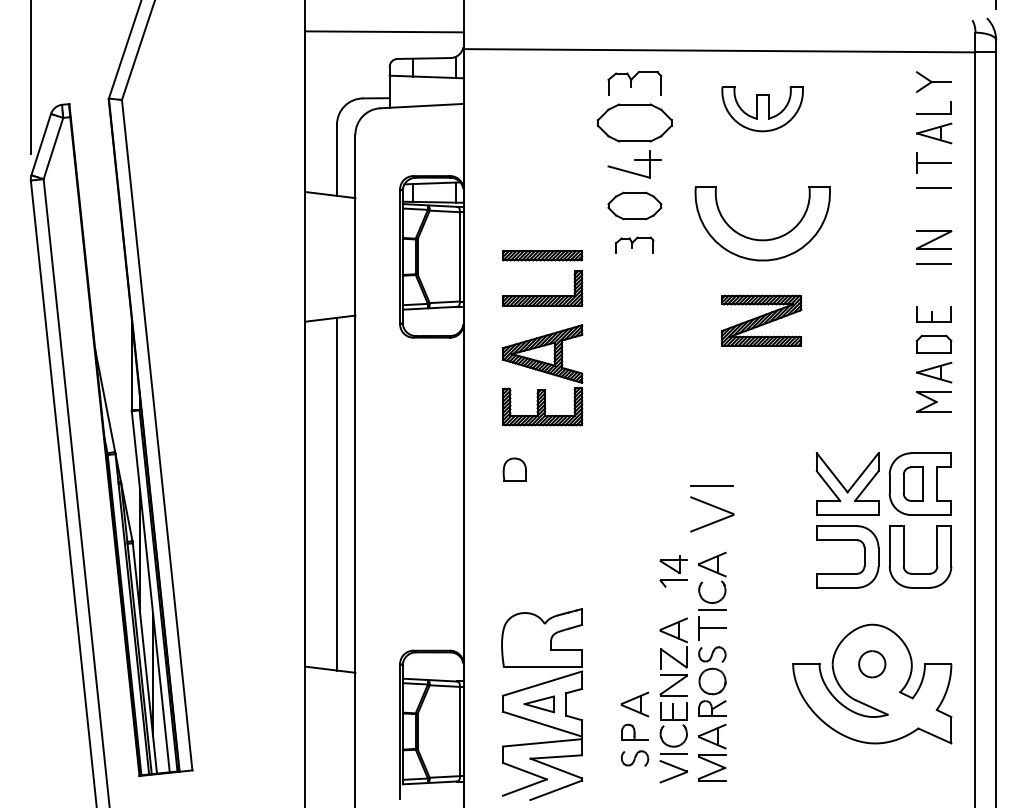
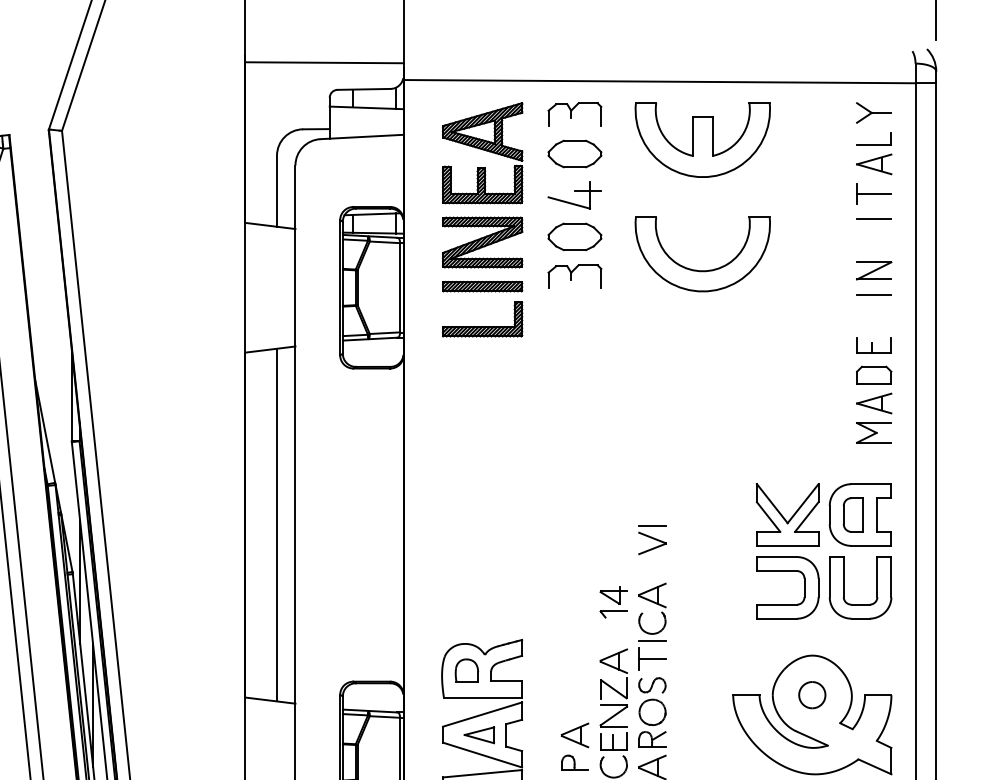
part: (762, 108) -> (702, 139), size x1.67
part: (634, 123) -> (574, 154), size x0.71
part: (634, 245) -> (574, 276), size x1.43
part: (761, 320) -> (482, 242), moved
part: (542, 375) -> (482, 153), moved
part: (514, 469) -> (466, 670), moved
part: (712, 509) -> (652, 540), size x0.62

